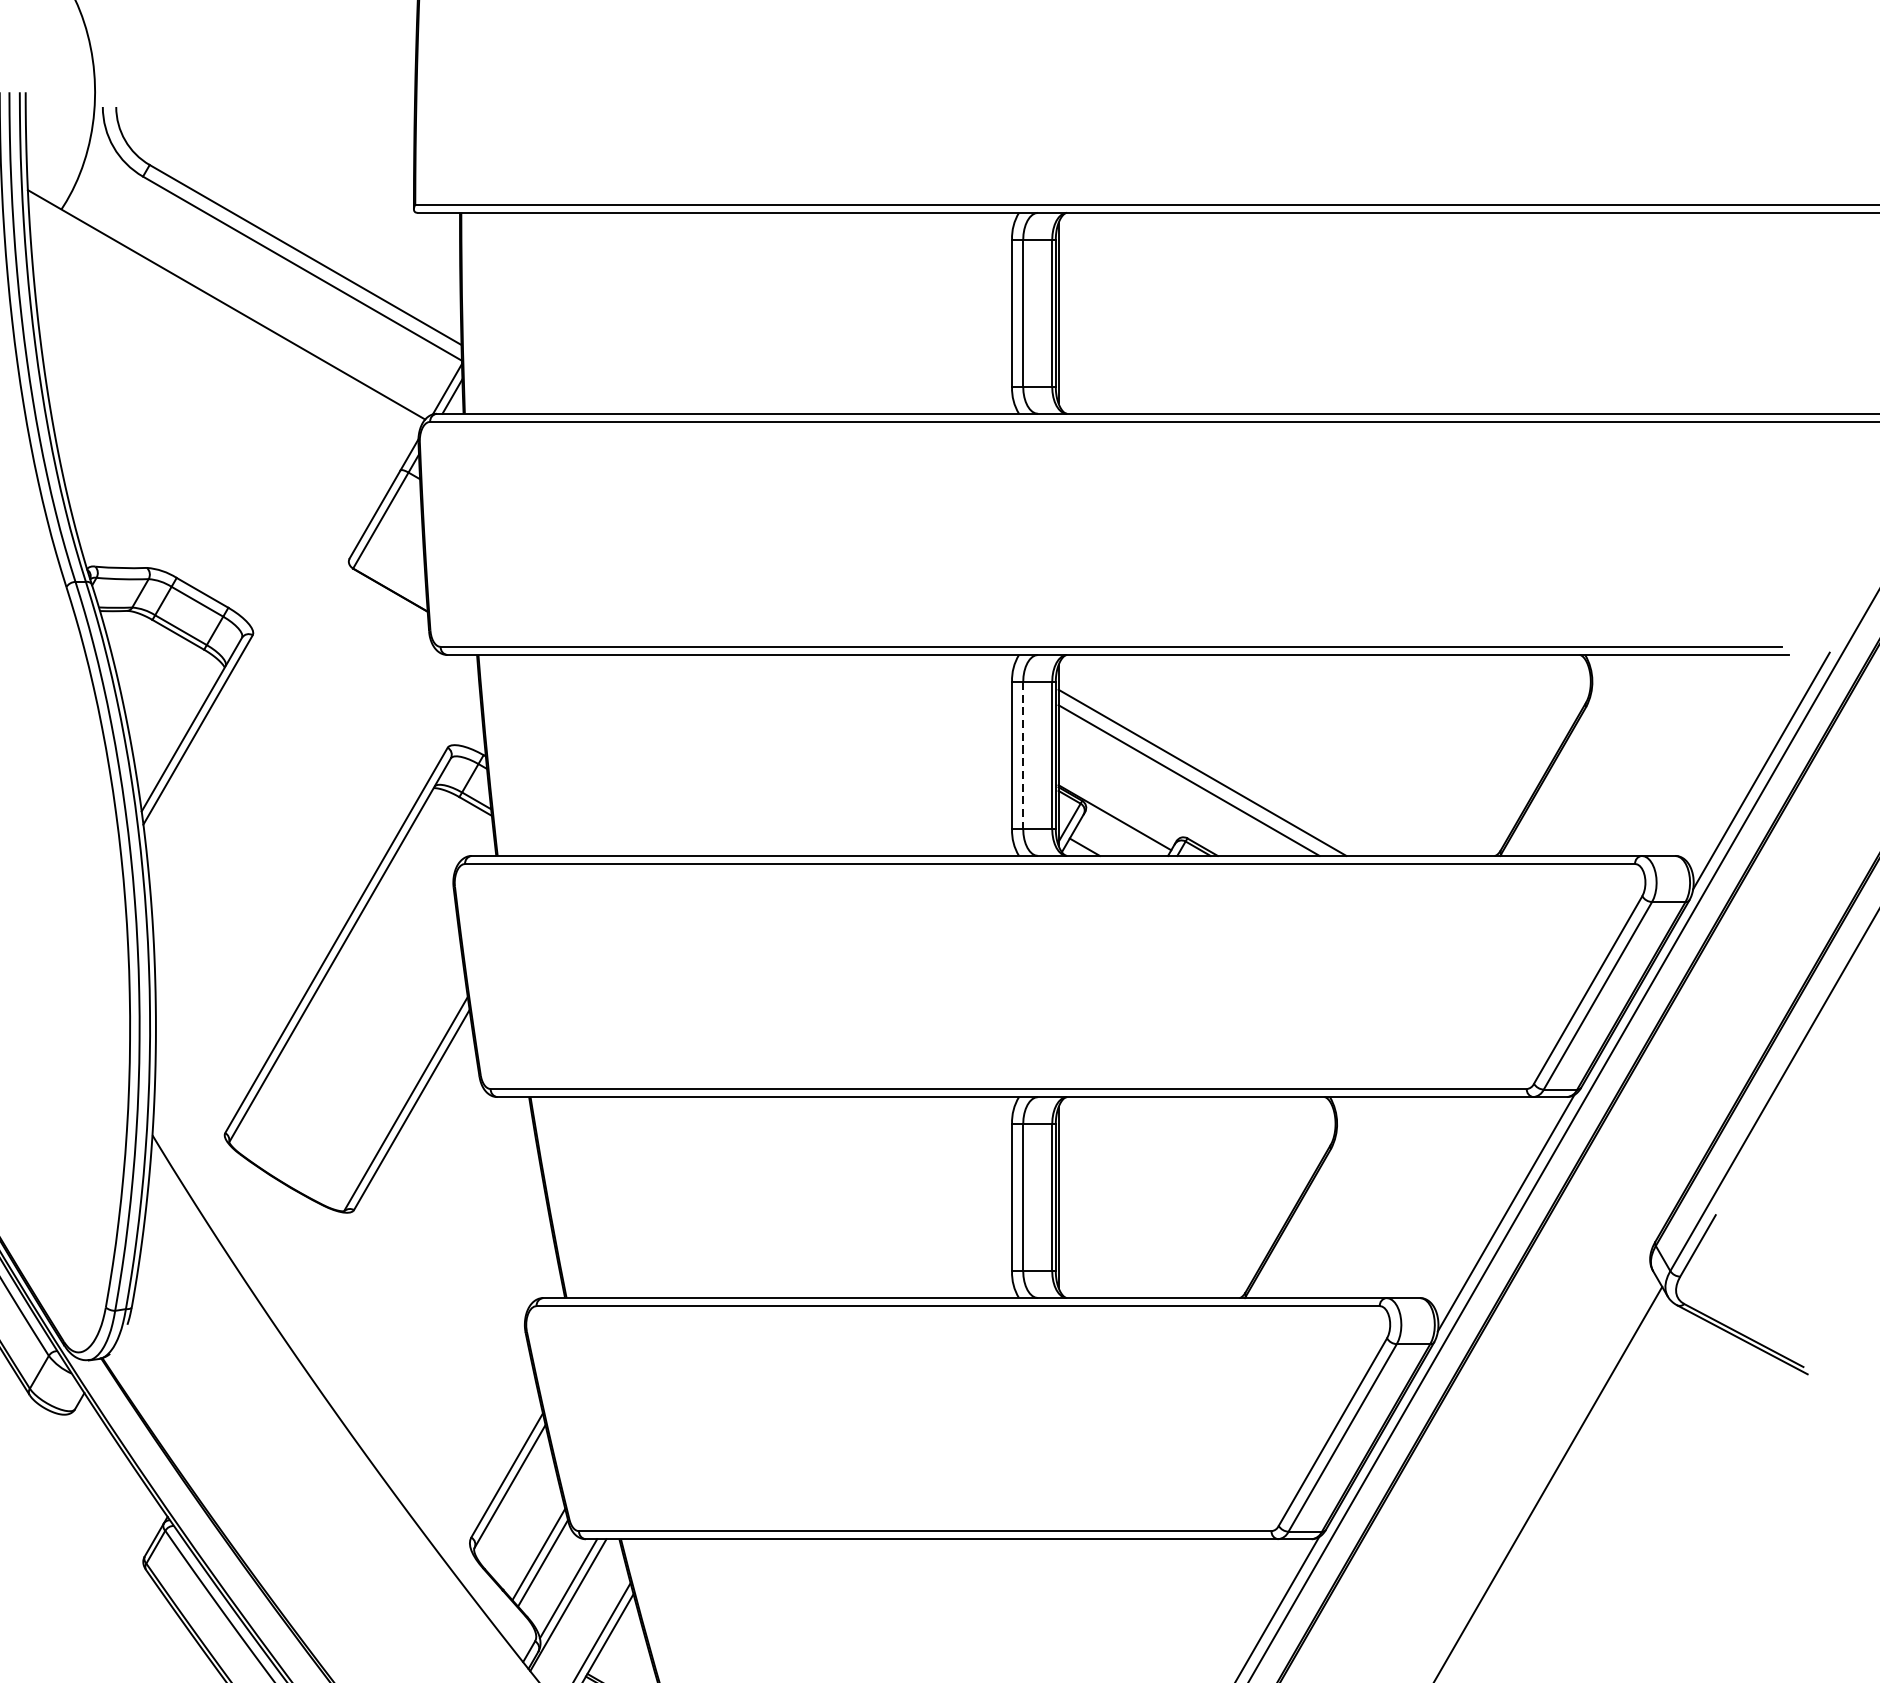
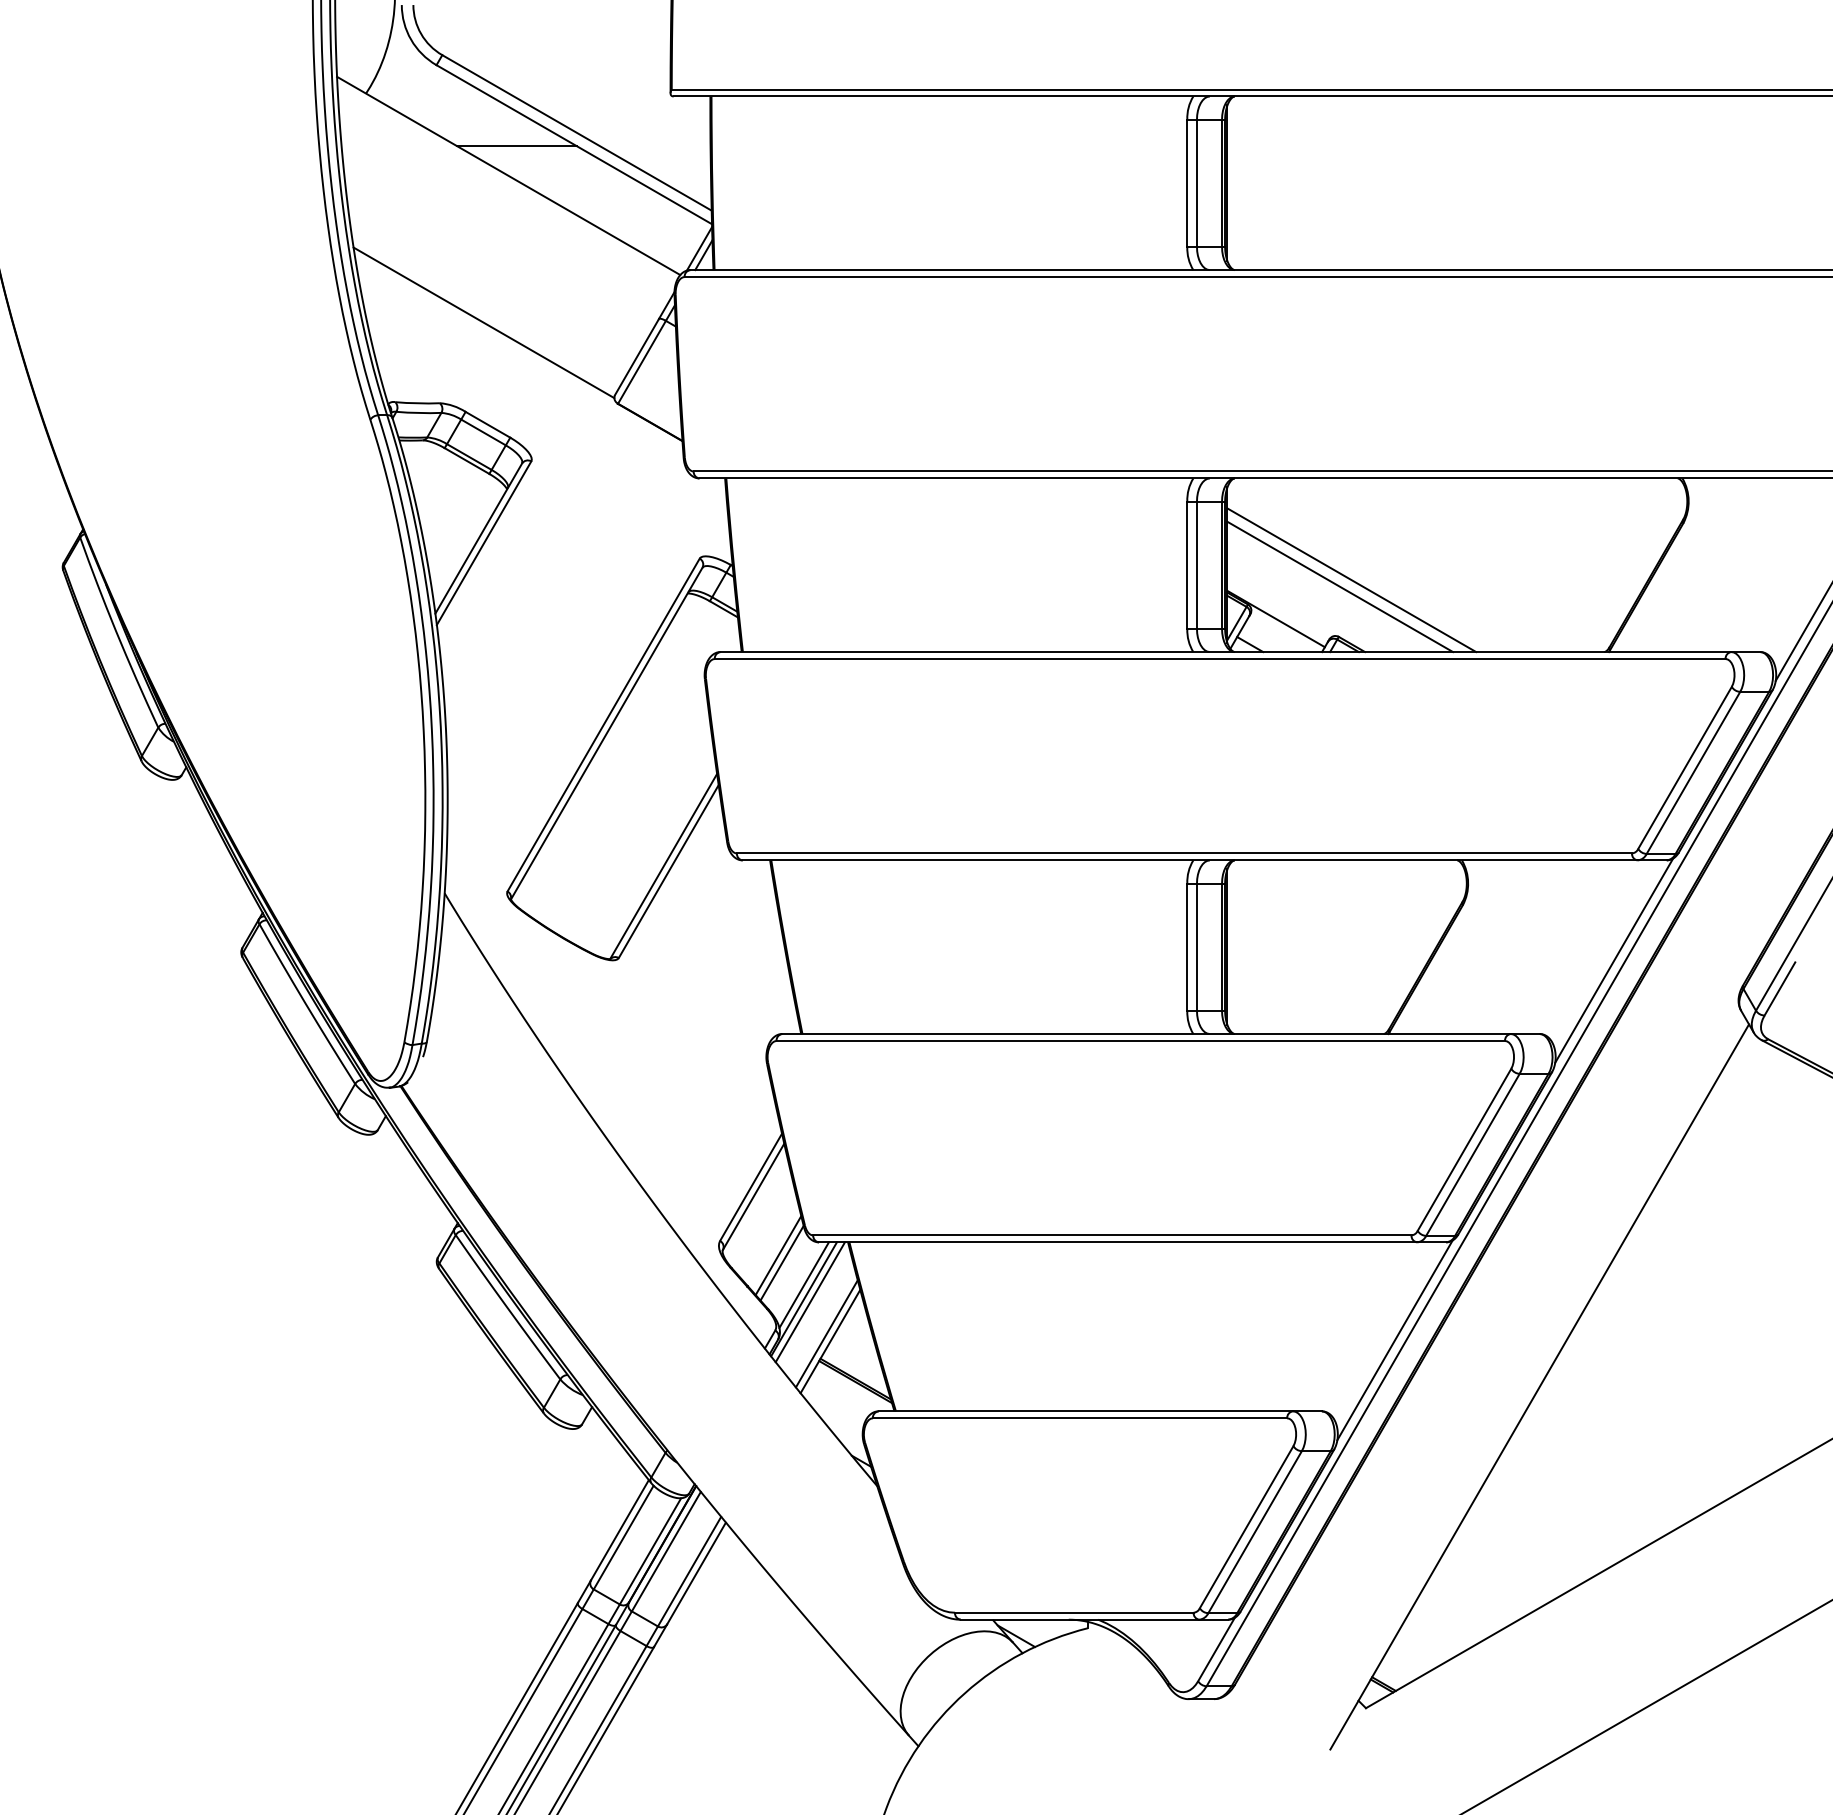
line: (235, 270) -> (516, 146), added
line: (197, 474) -> (483, 322), added
line: (1022, 755) -> (1196, 565), dashed -> solid
line: (574, 1608) -> (809, 1302), added

